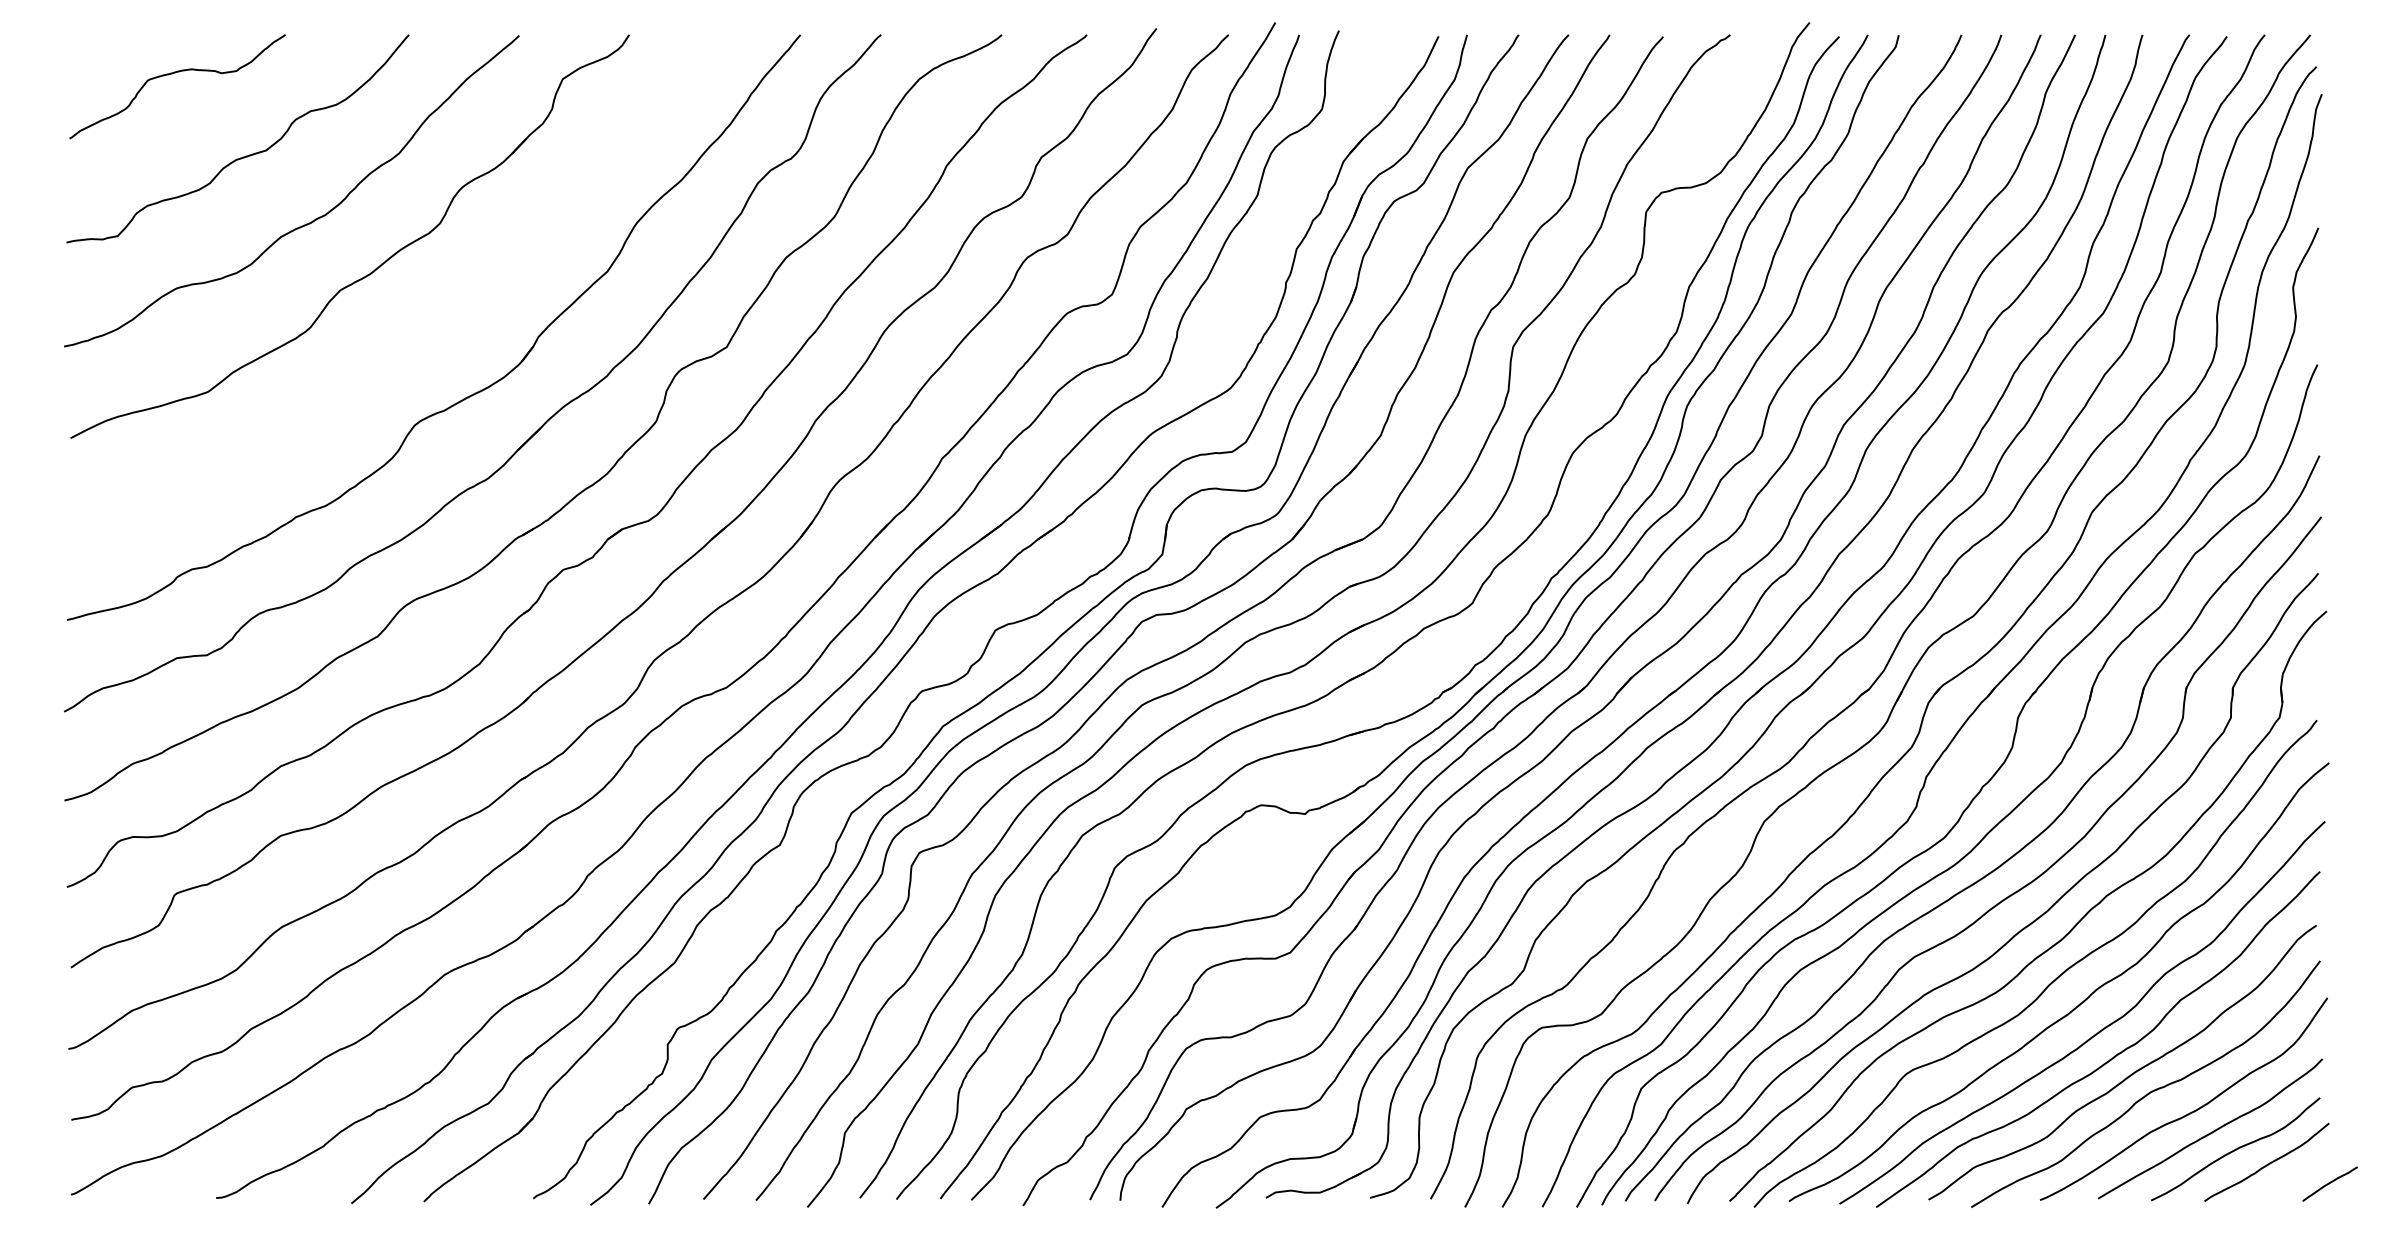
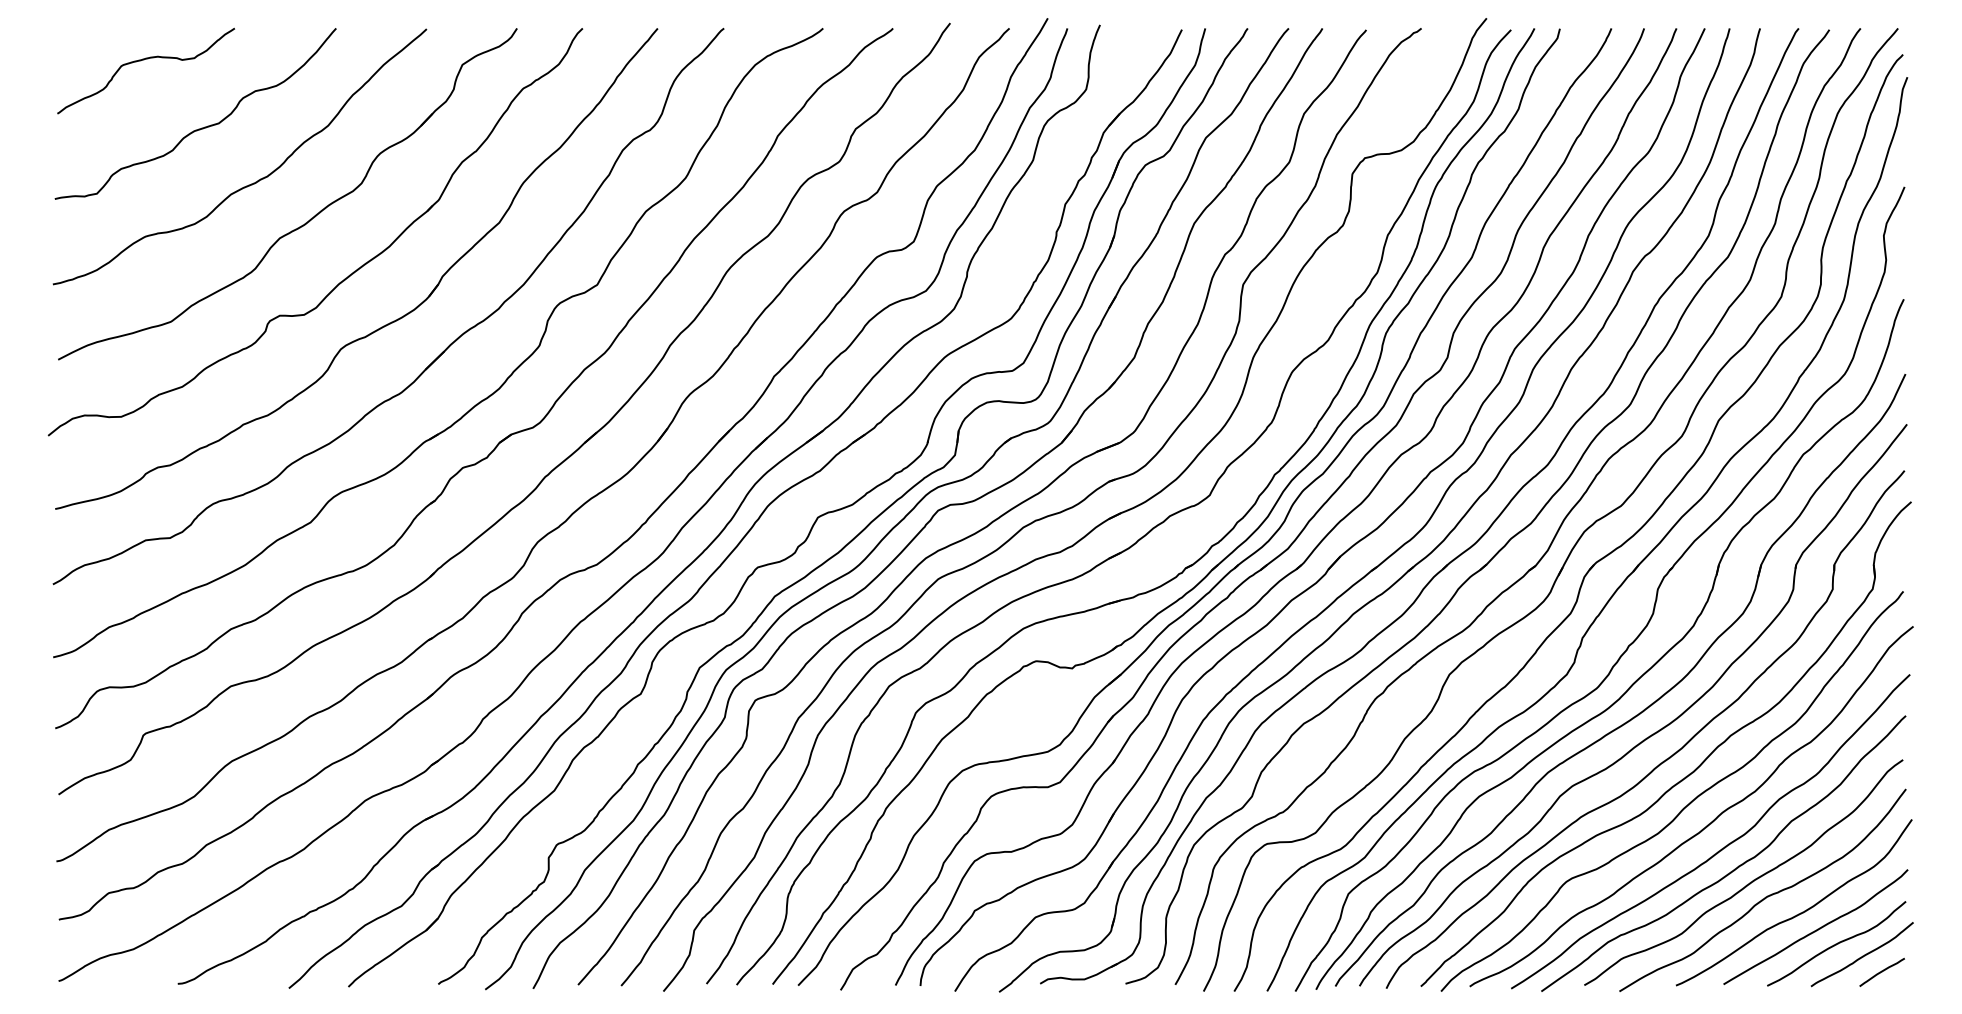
part: (425, 334) -> (349, 274), added
curve: (2329, 1183) -> (1881, 971), moved

